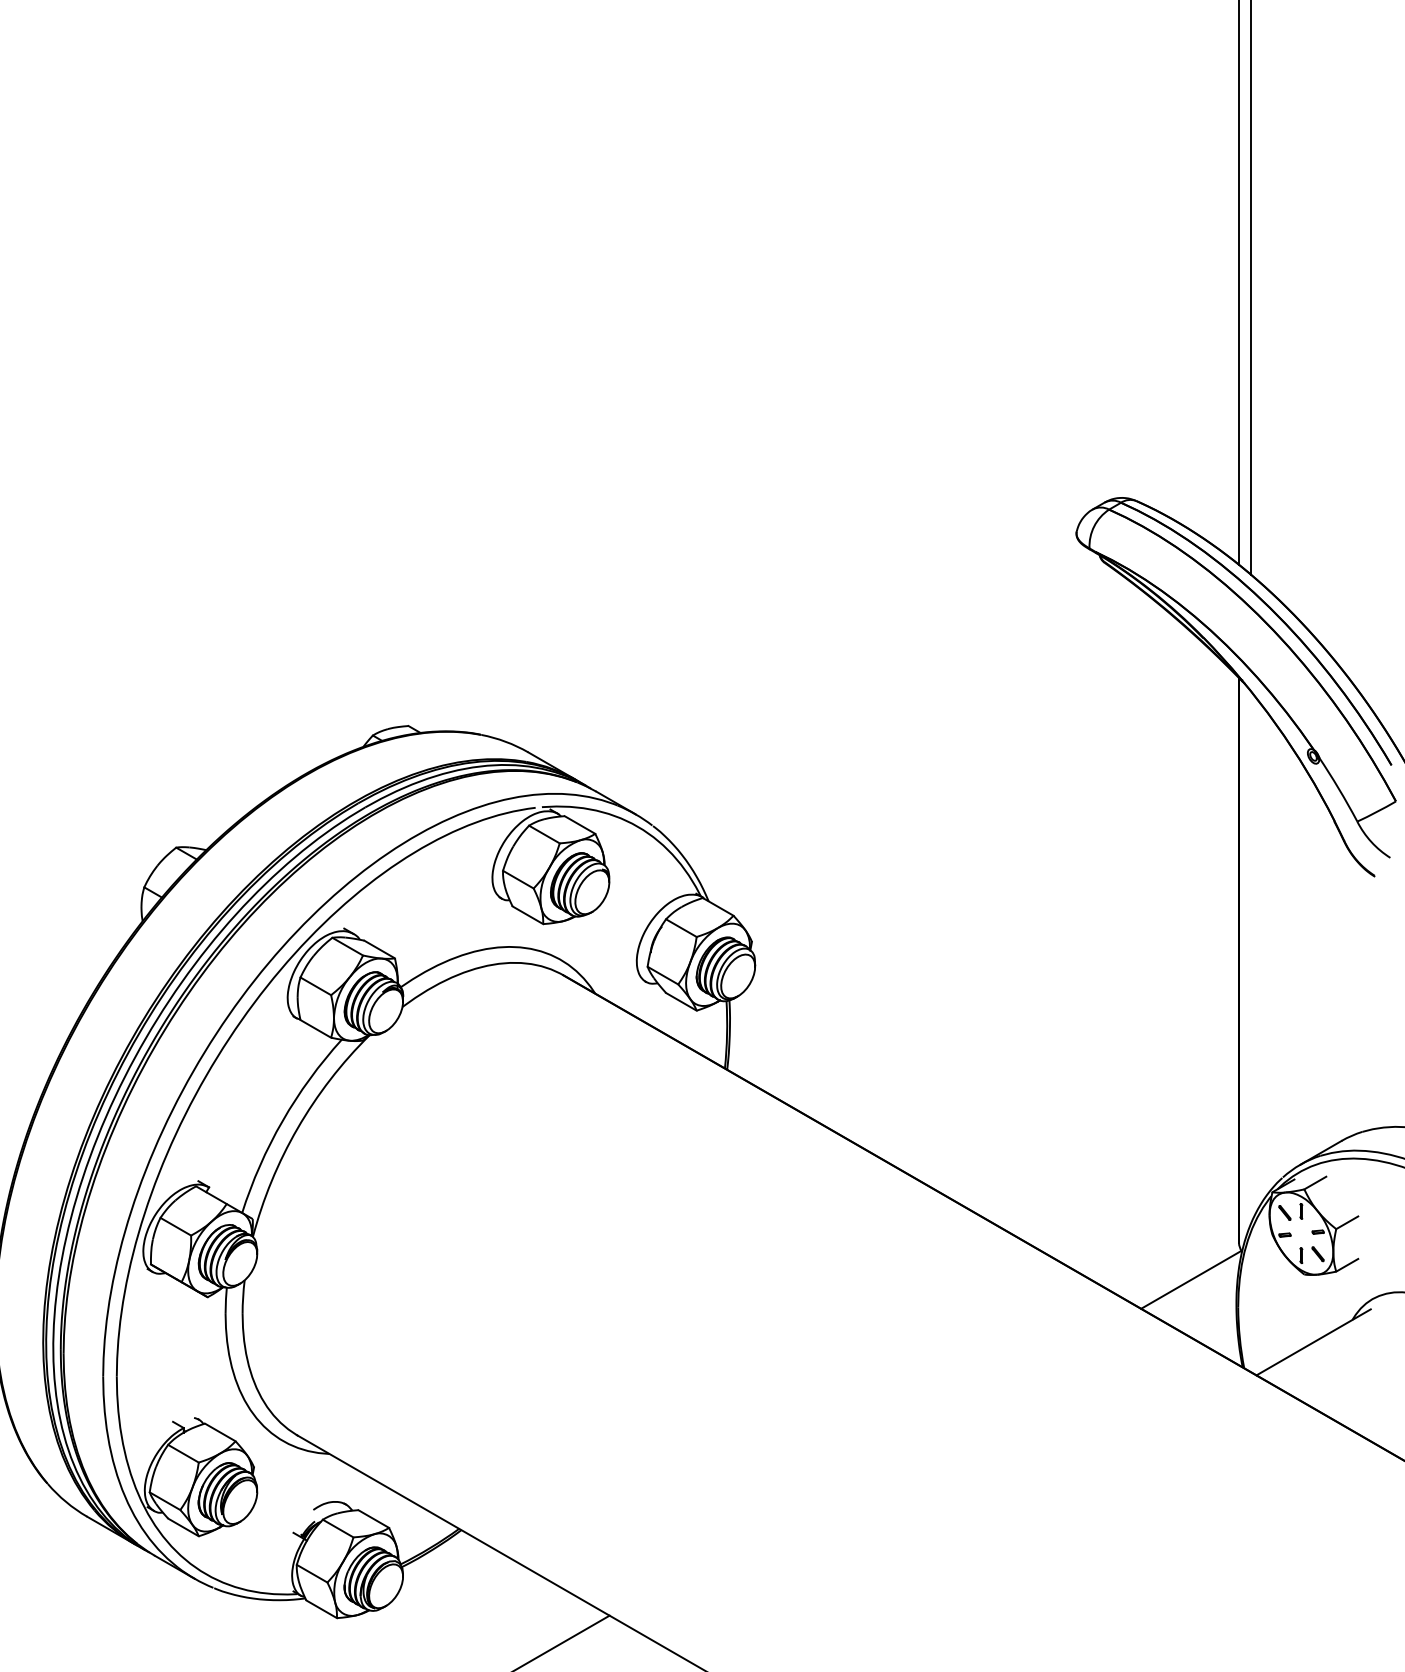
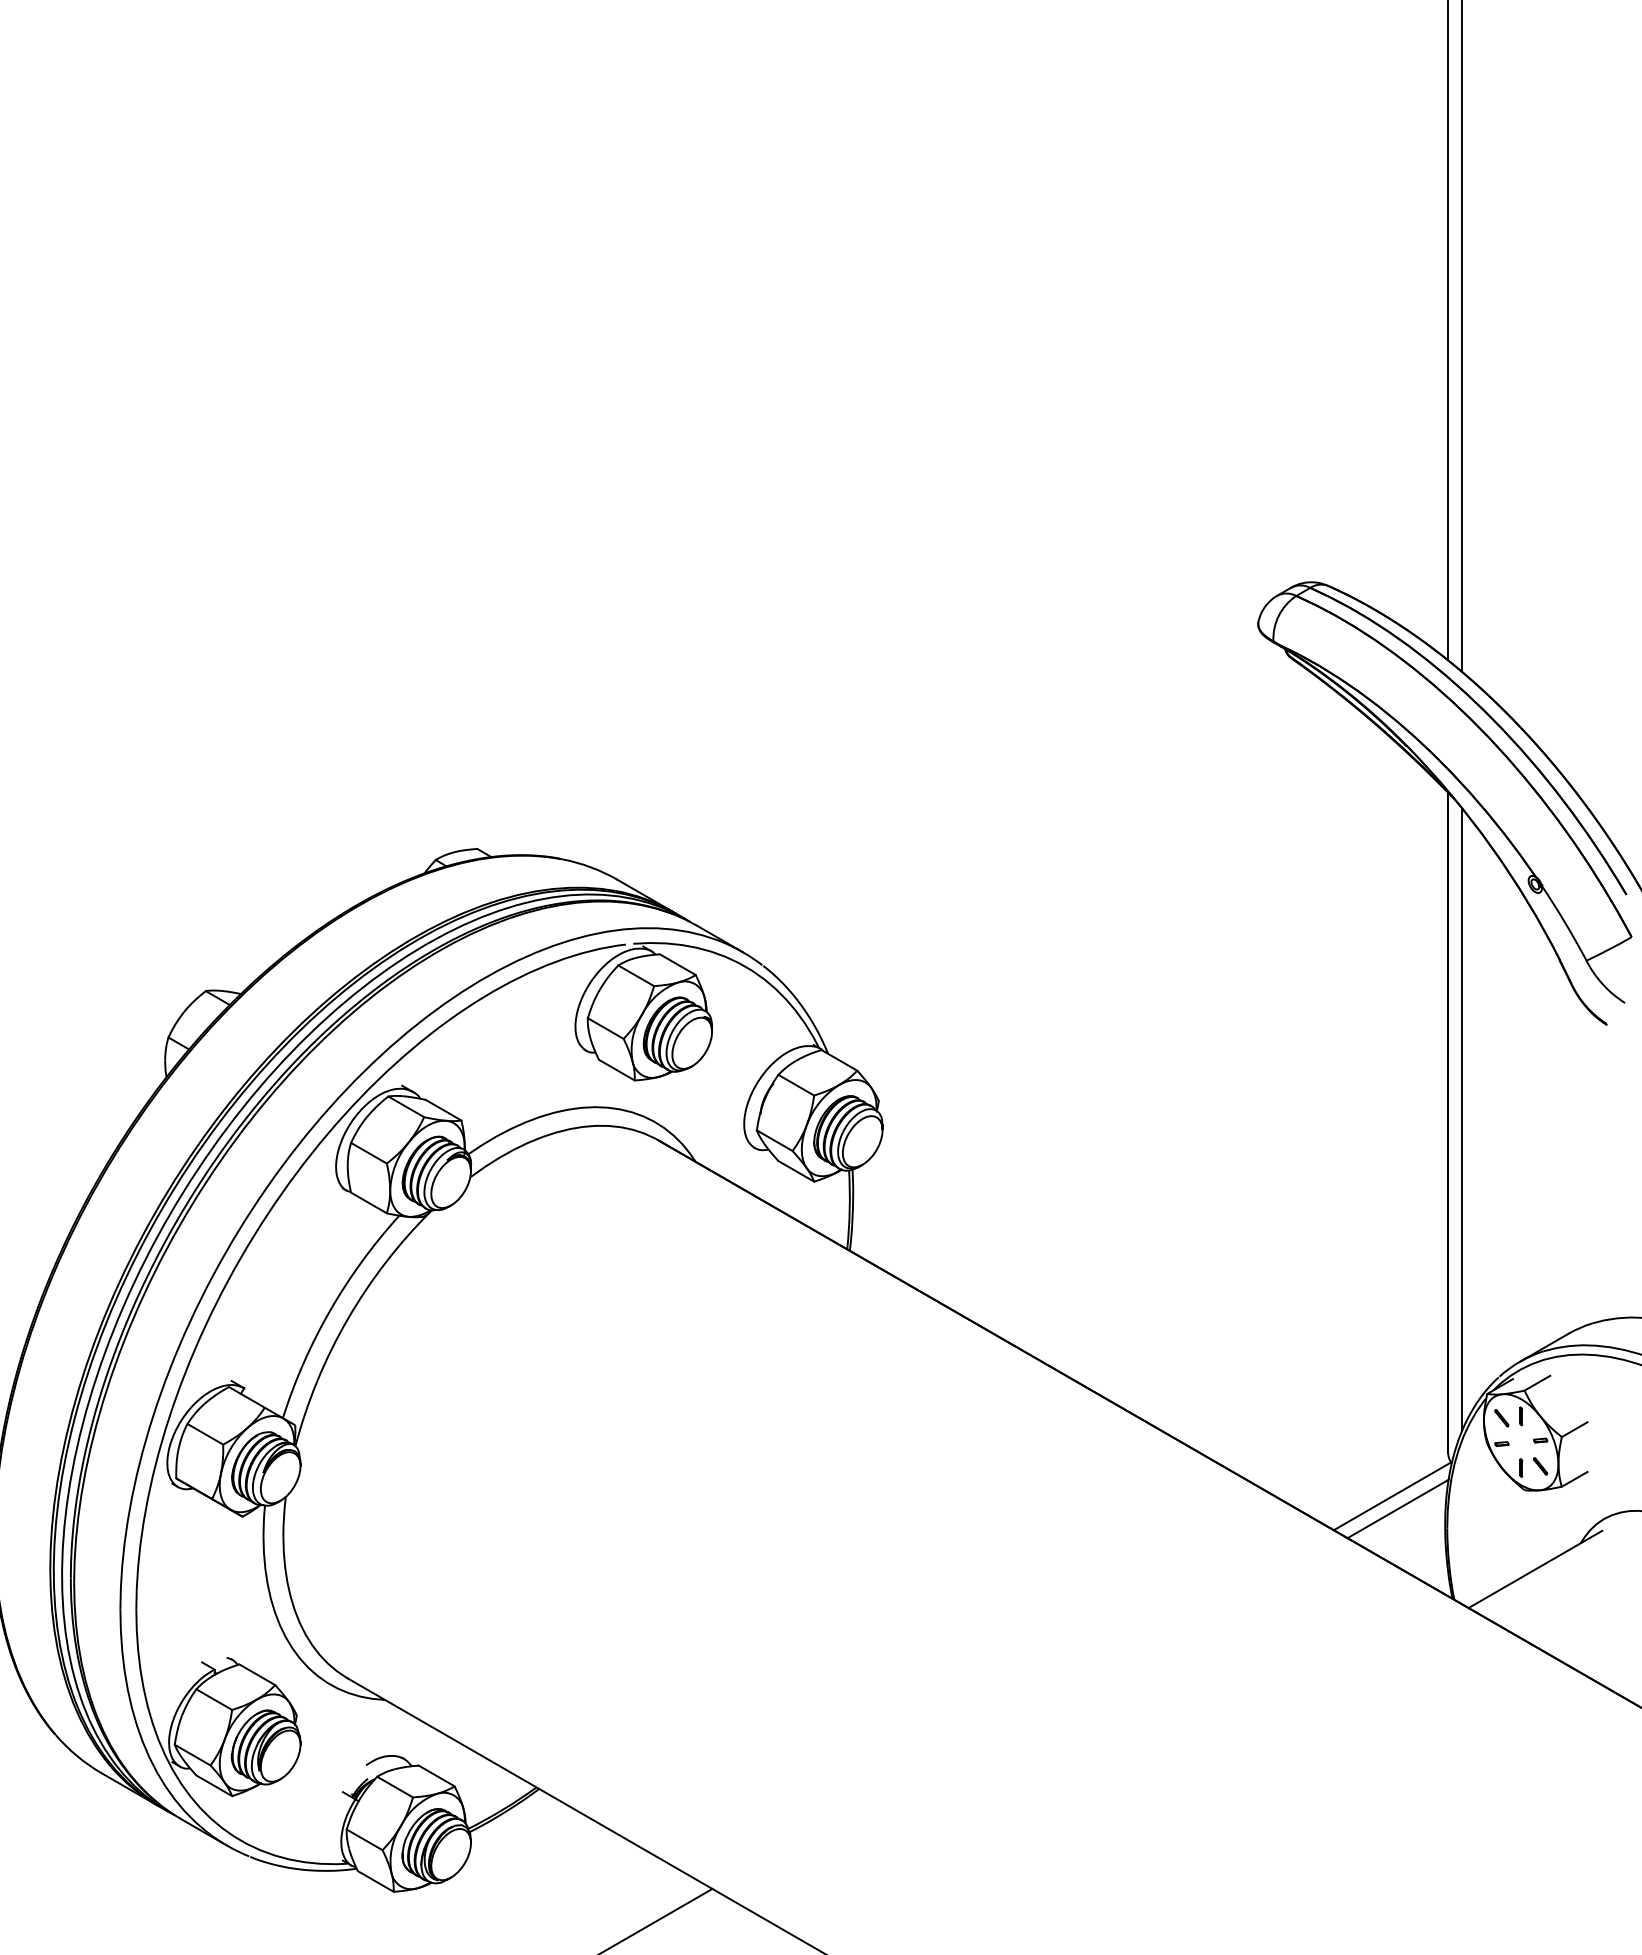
line: (1250, 957) -> (1461, 1119), added
line: (1195, 1290) -> (1397, 1508), added

